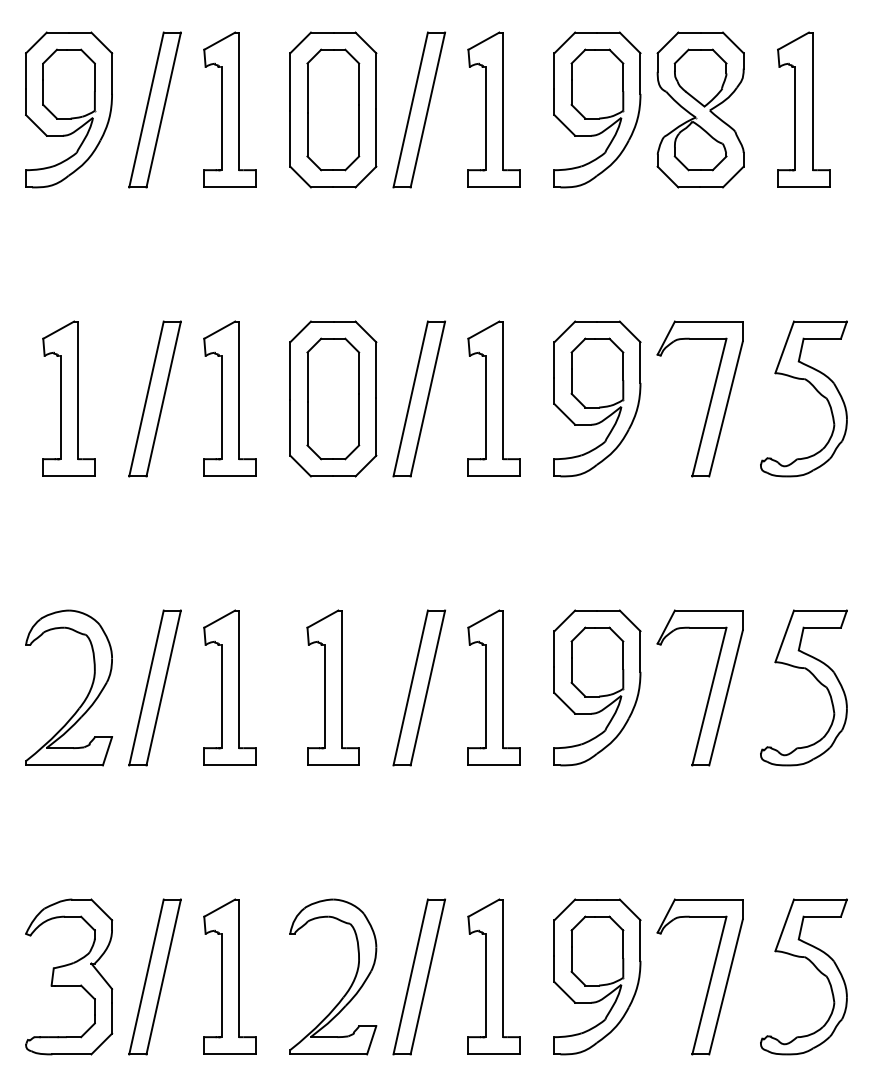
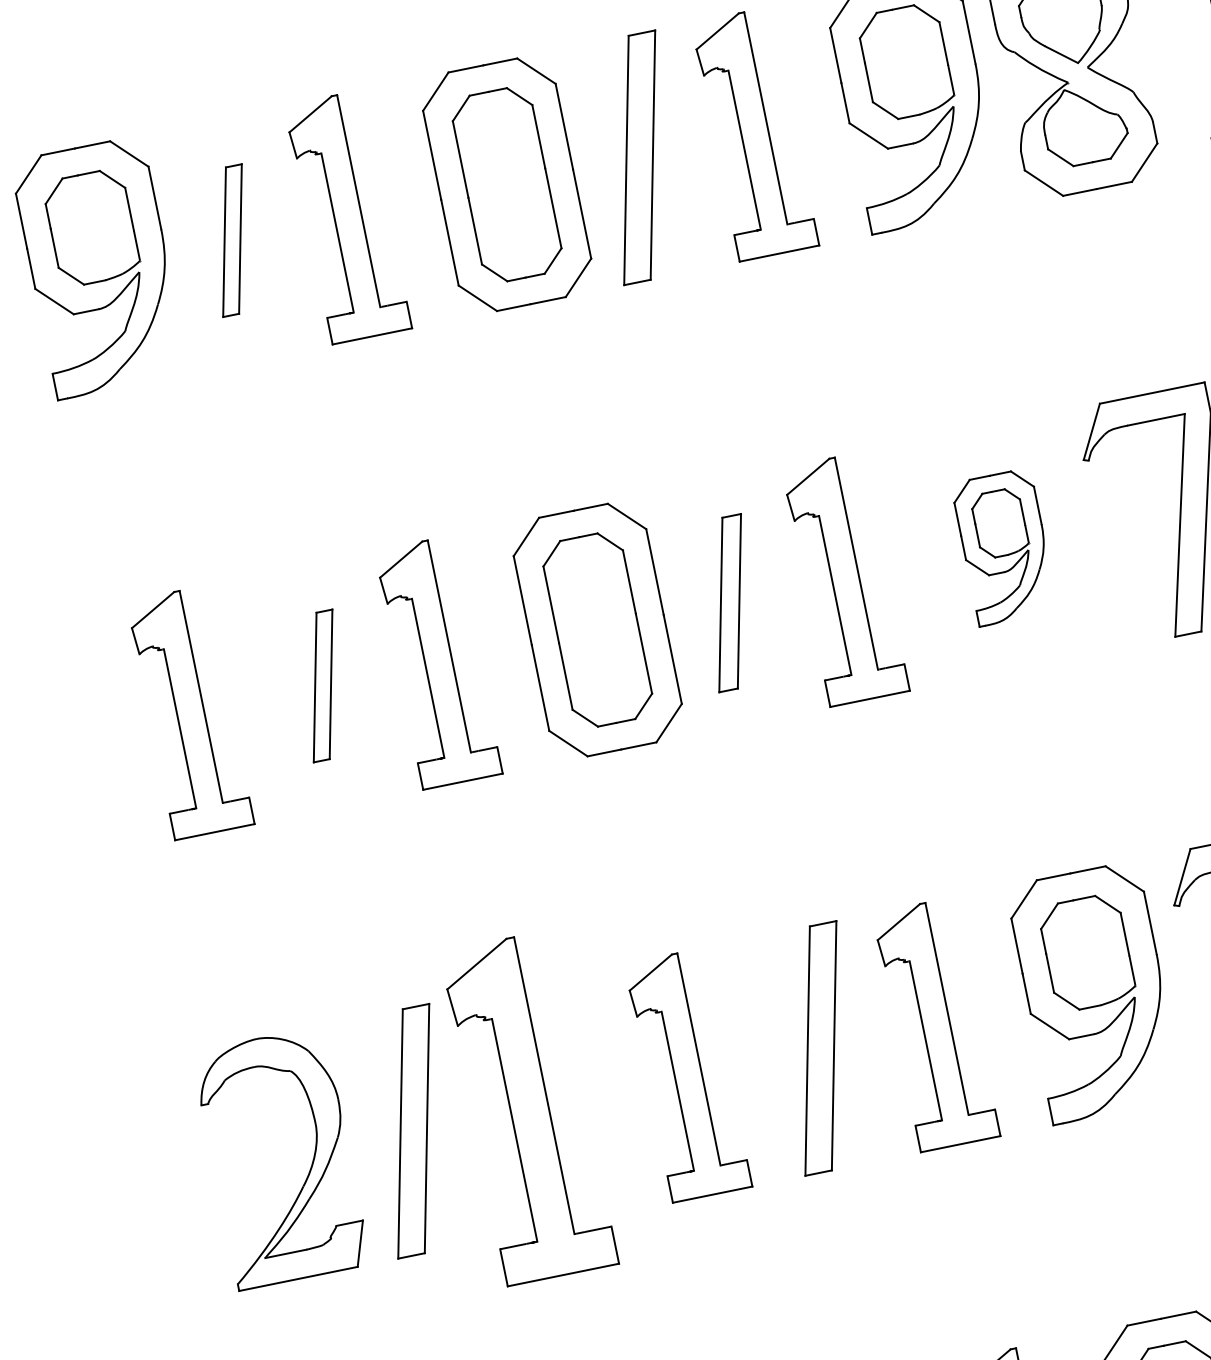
part: (154, 109) -> (231, 240), size x0.6
part: (154, 398) -> (322, 685), size x0.6
part: (418, 398) -> (728, 602), size x0.7
part: (597, 398) -> (1004, 546), size x0.6
part: (229, 687) -> (528, 1107), size x1.4

